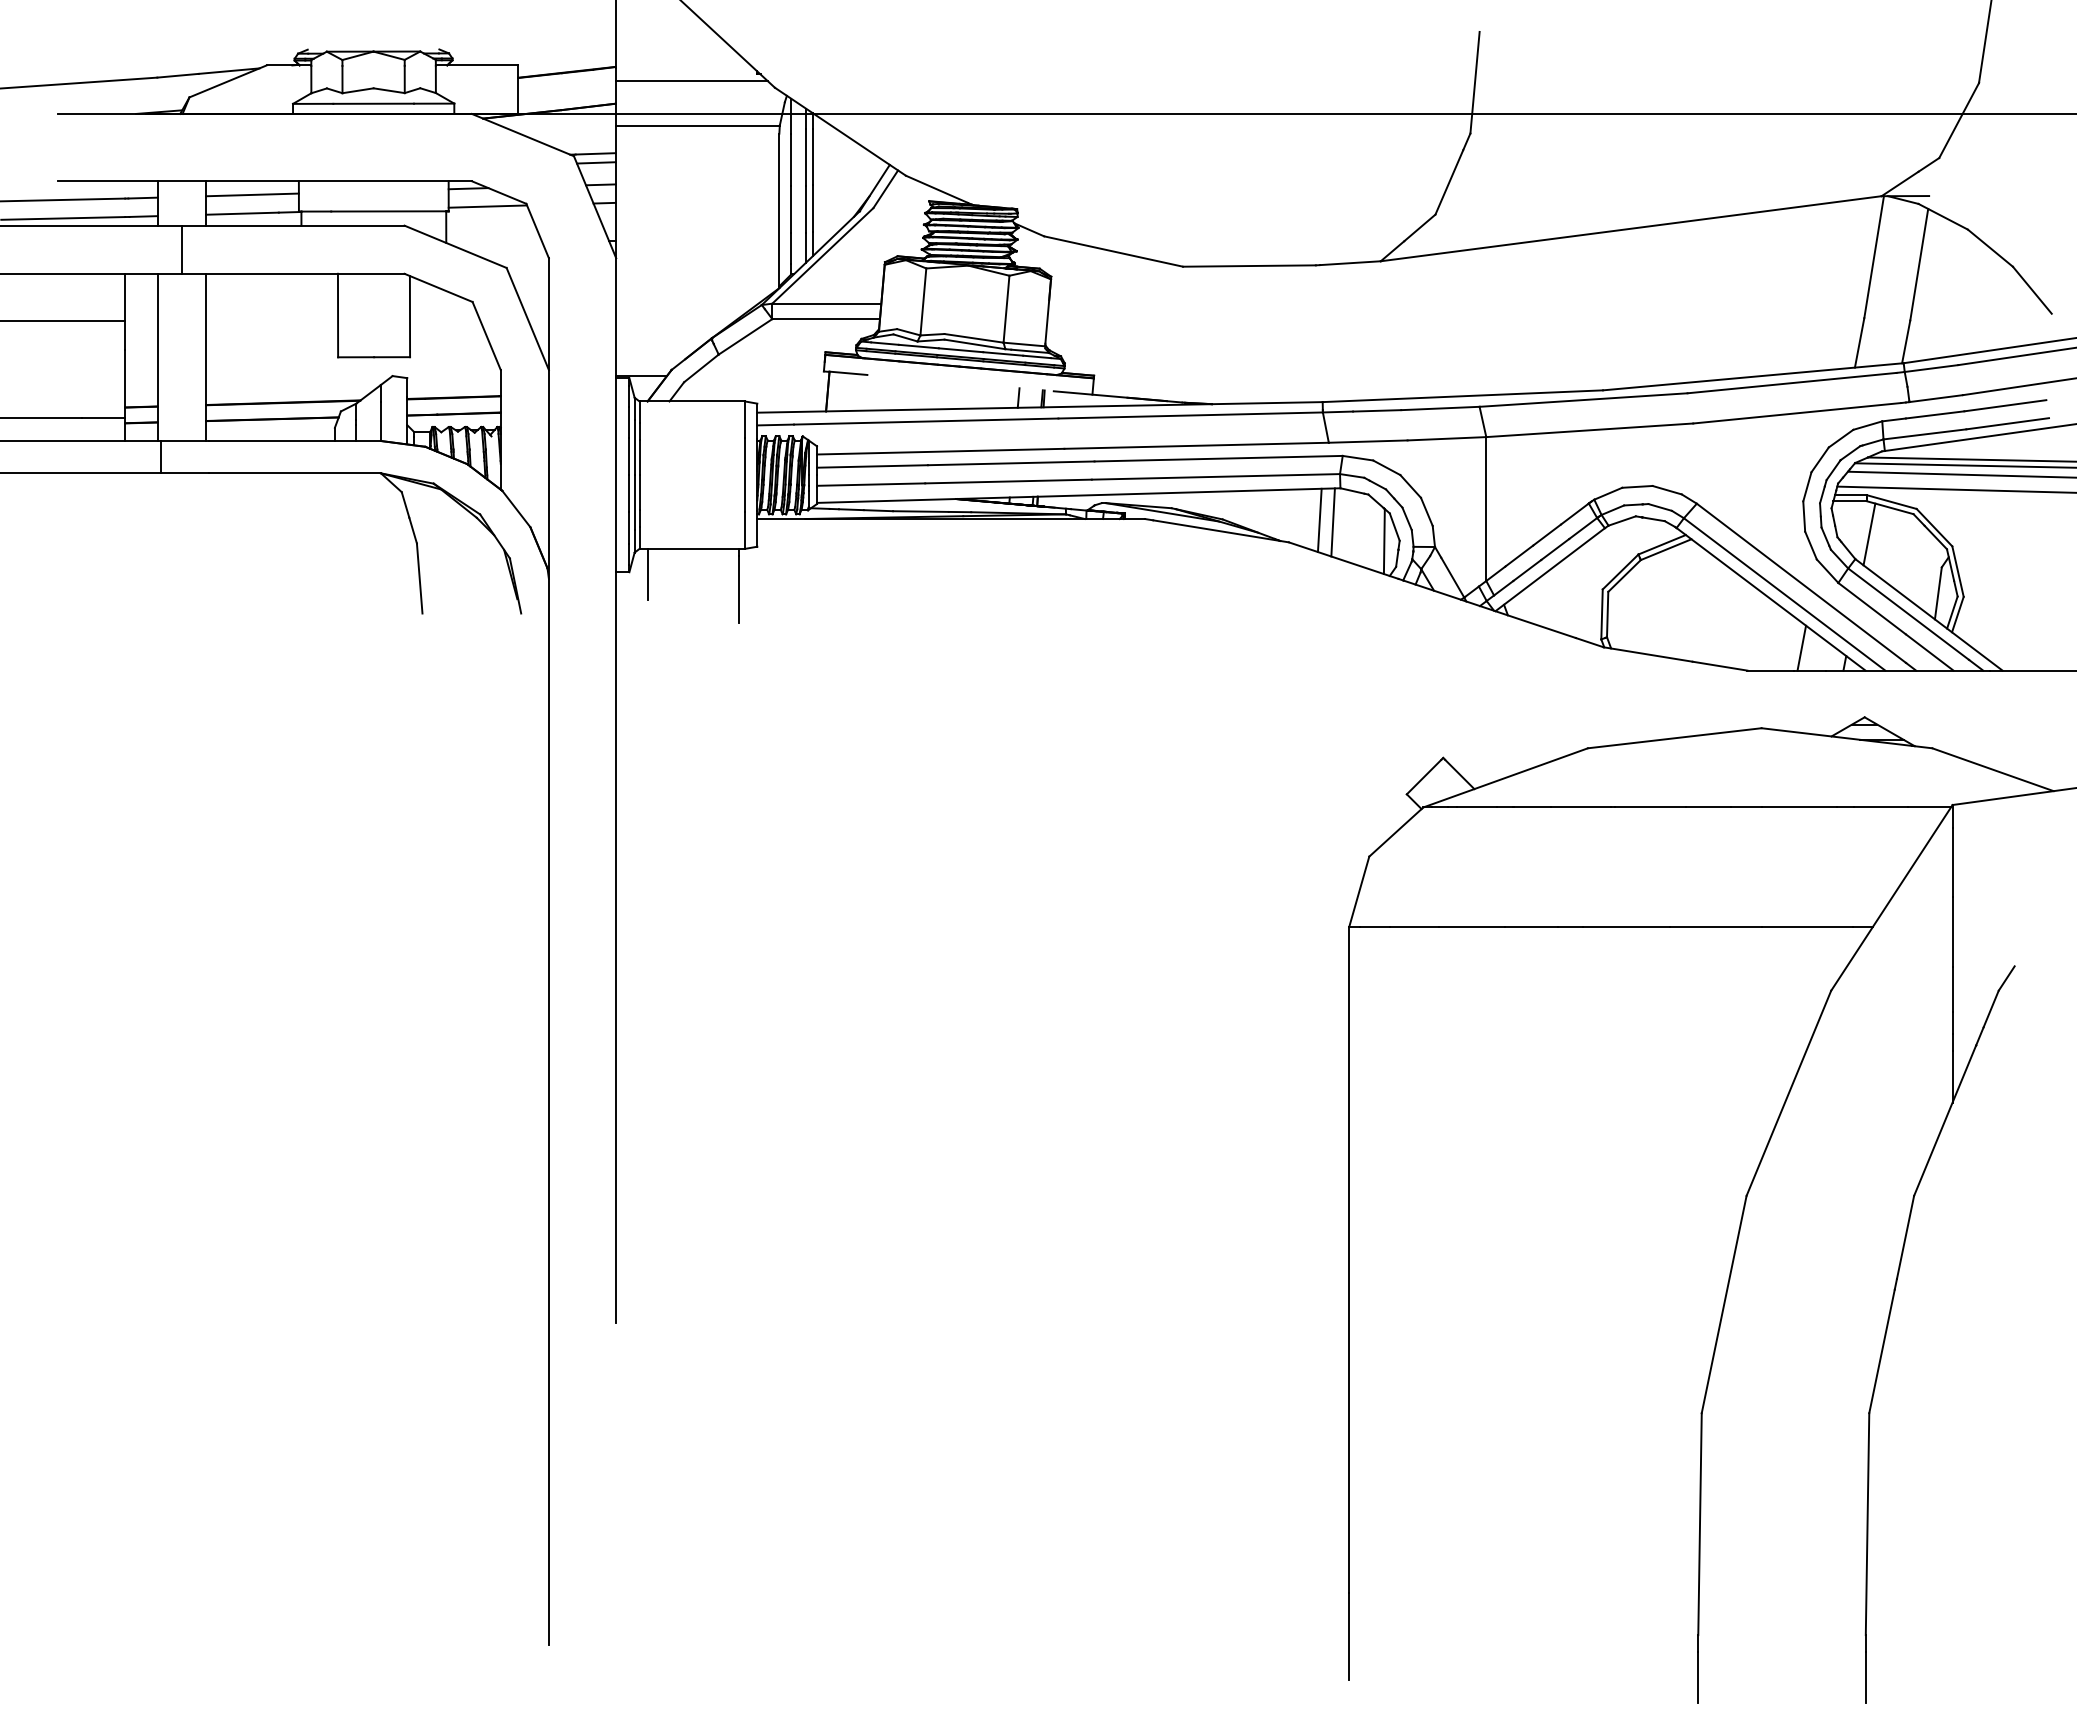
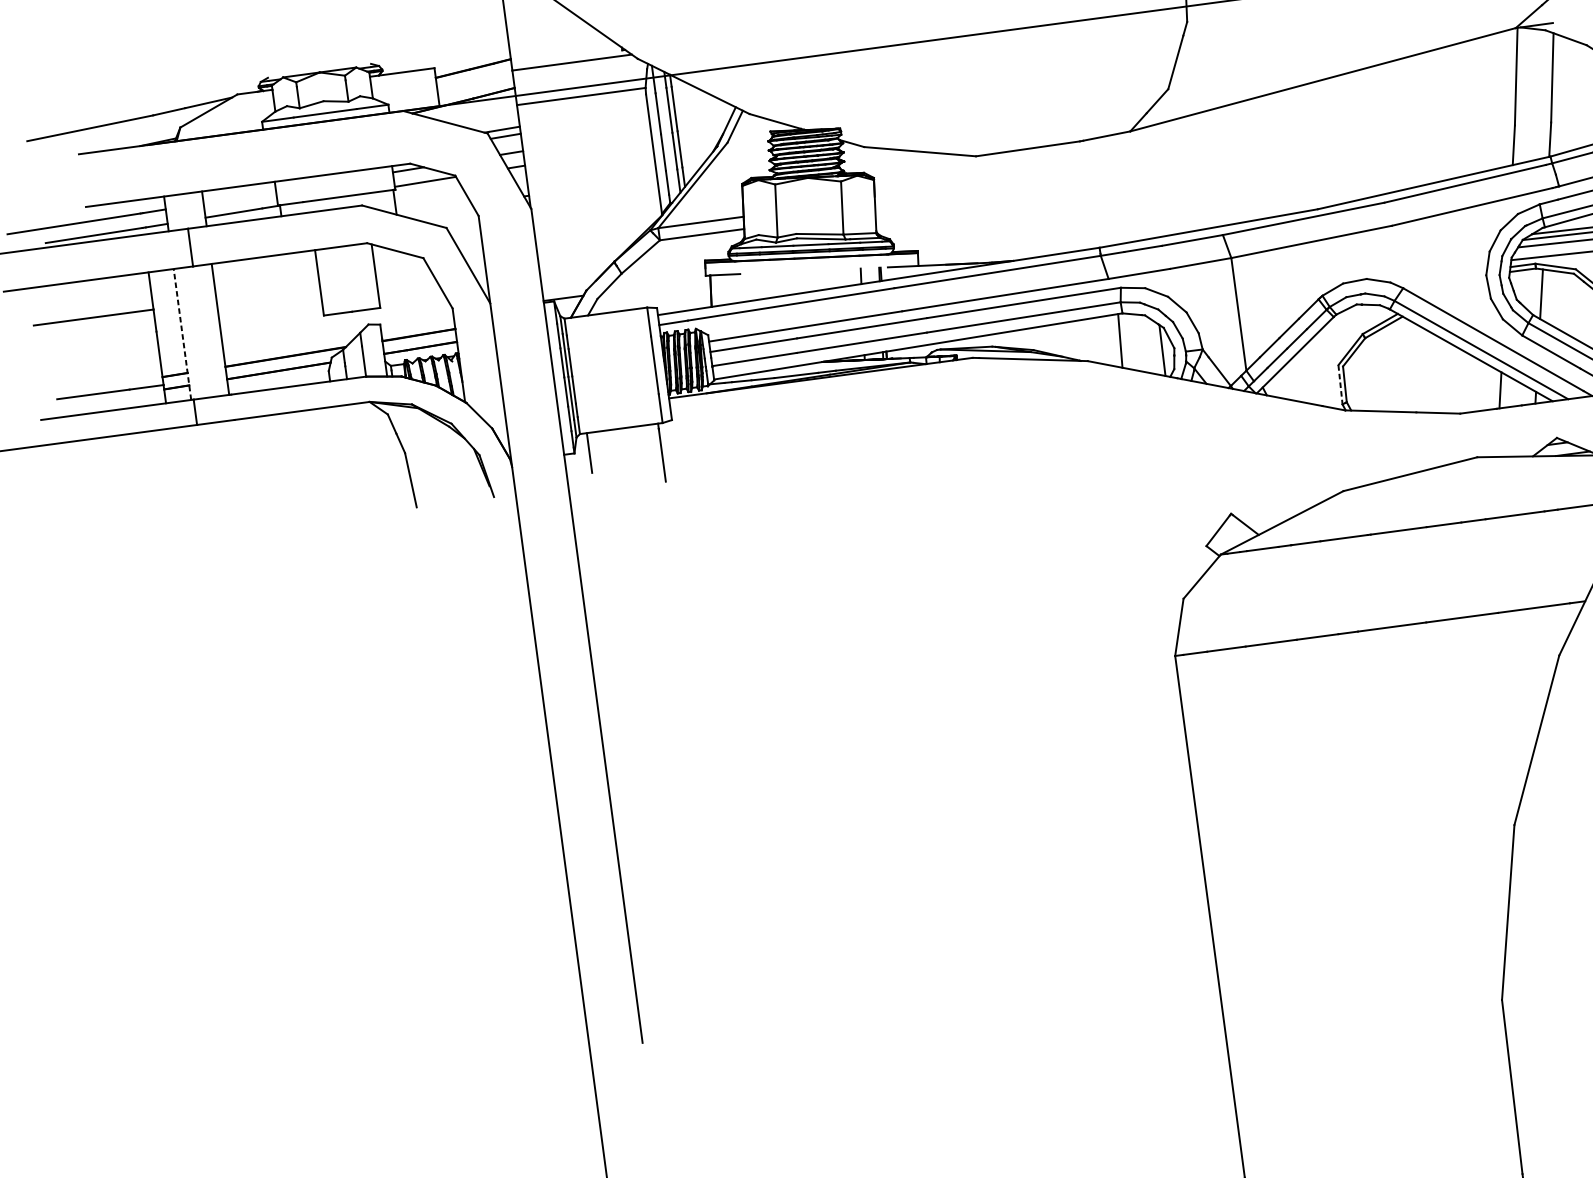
line: (252, 194) -> (239, 197), removed
line: (157, 357) -> (182, 334), solid -> dashed
line: (1319, 520) -> (1109, 340), removed
line: (1602, 614) -> (1340, 384), solid -> dashed

